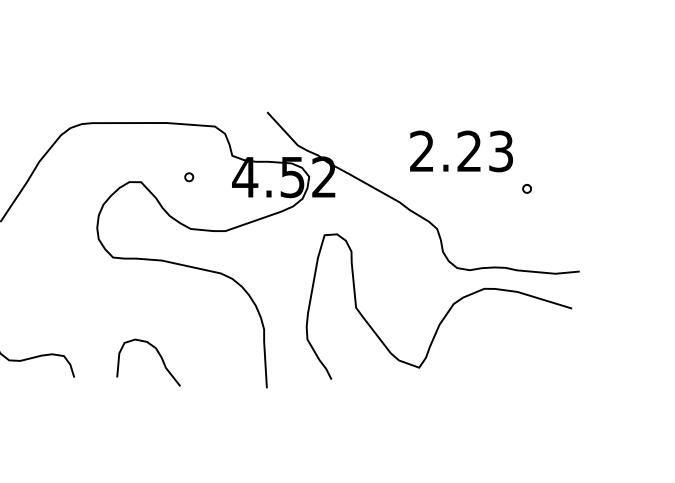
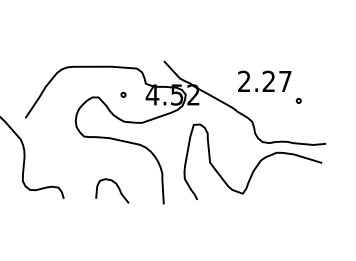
text: (501, 151) -> (285, 81), 2.23 -> 2.27
curve: (156, 353) -> (116, 186), moved

